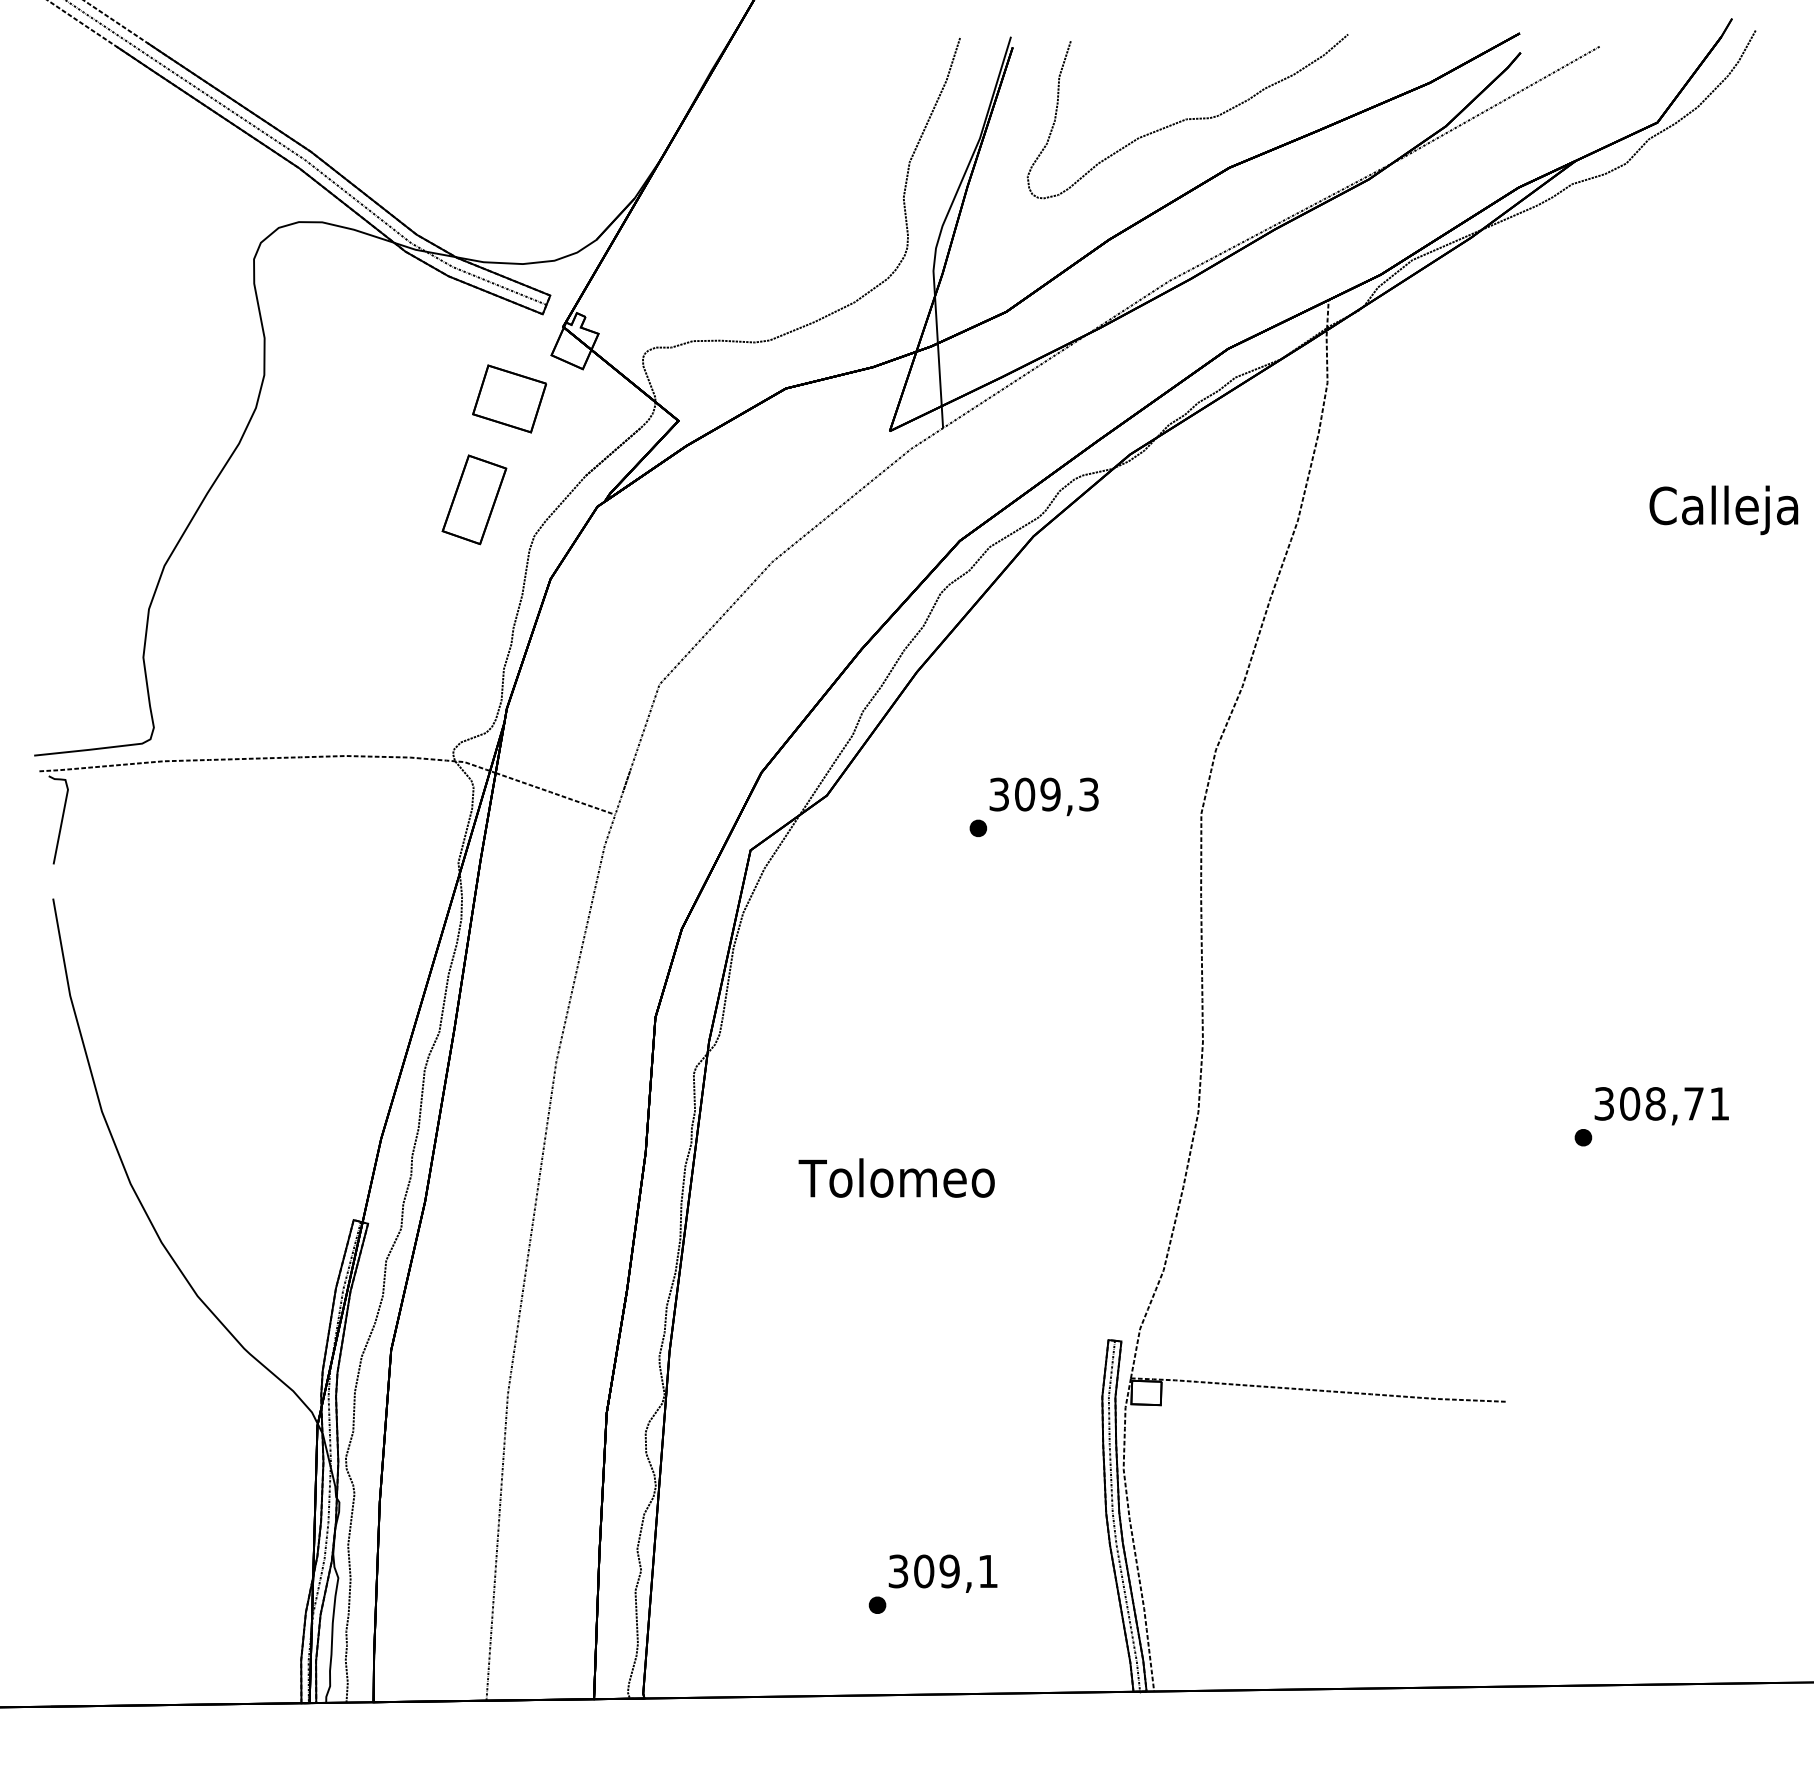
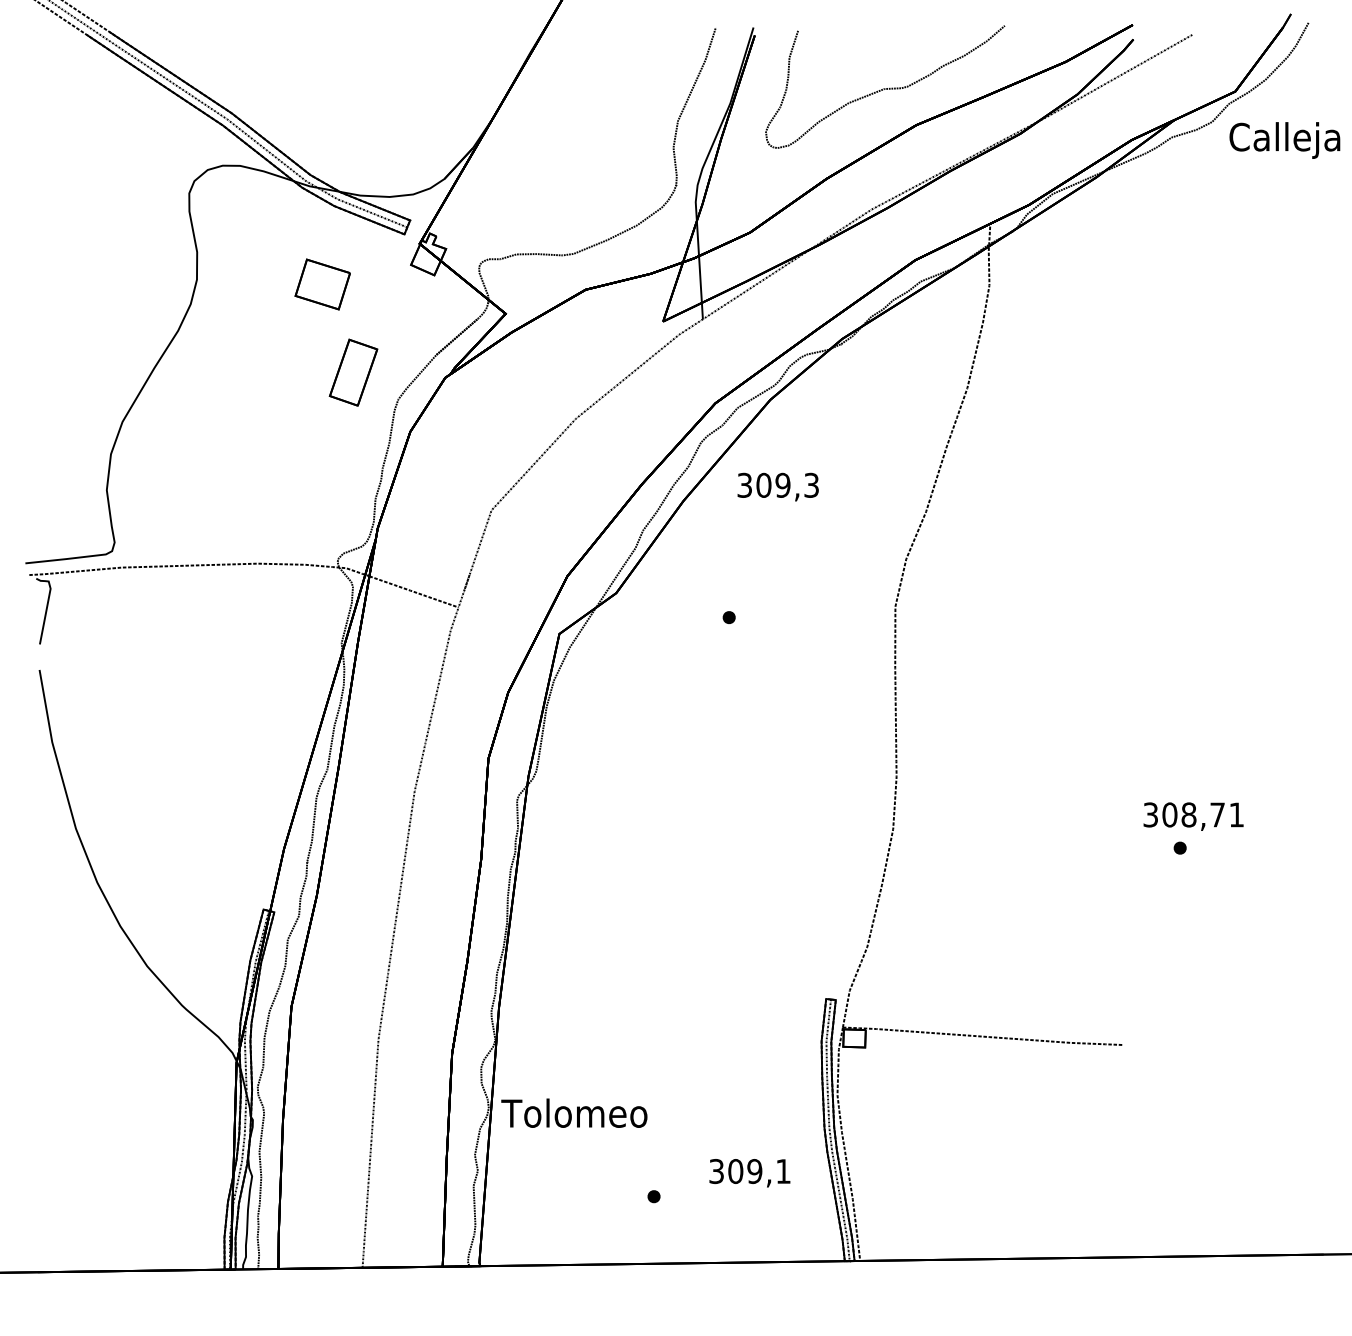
part: (509, 398) -> (322, 284), moved
text: (1723, 510) -> (1284, 140), moved
text: (1043, 796) -> (777, 486), moved
text: (1661, 1105) -> (1193, 816), moved
text: (896, 1177) -> (574, 1112), moved
text: (942, 1574) -> (749, 1173), moved

